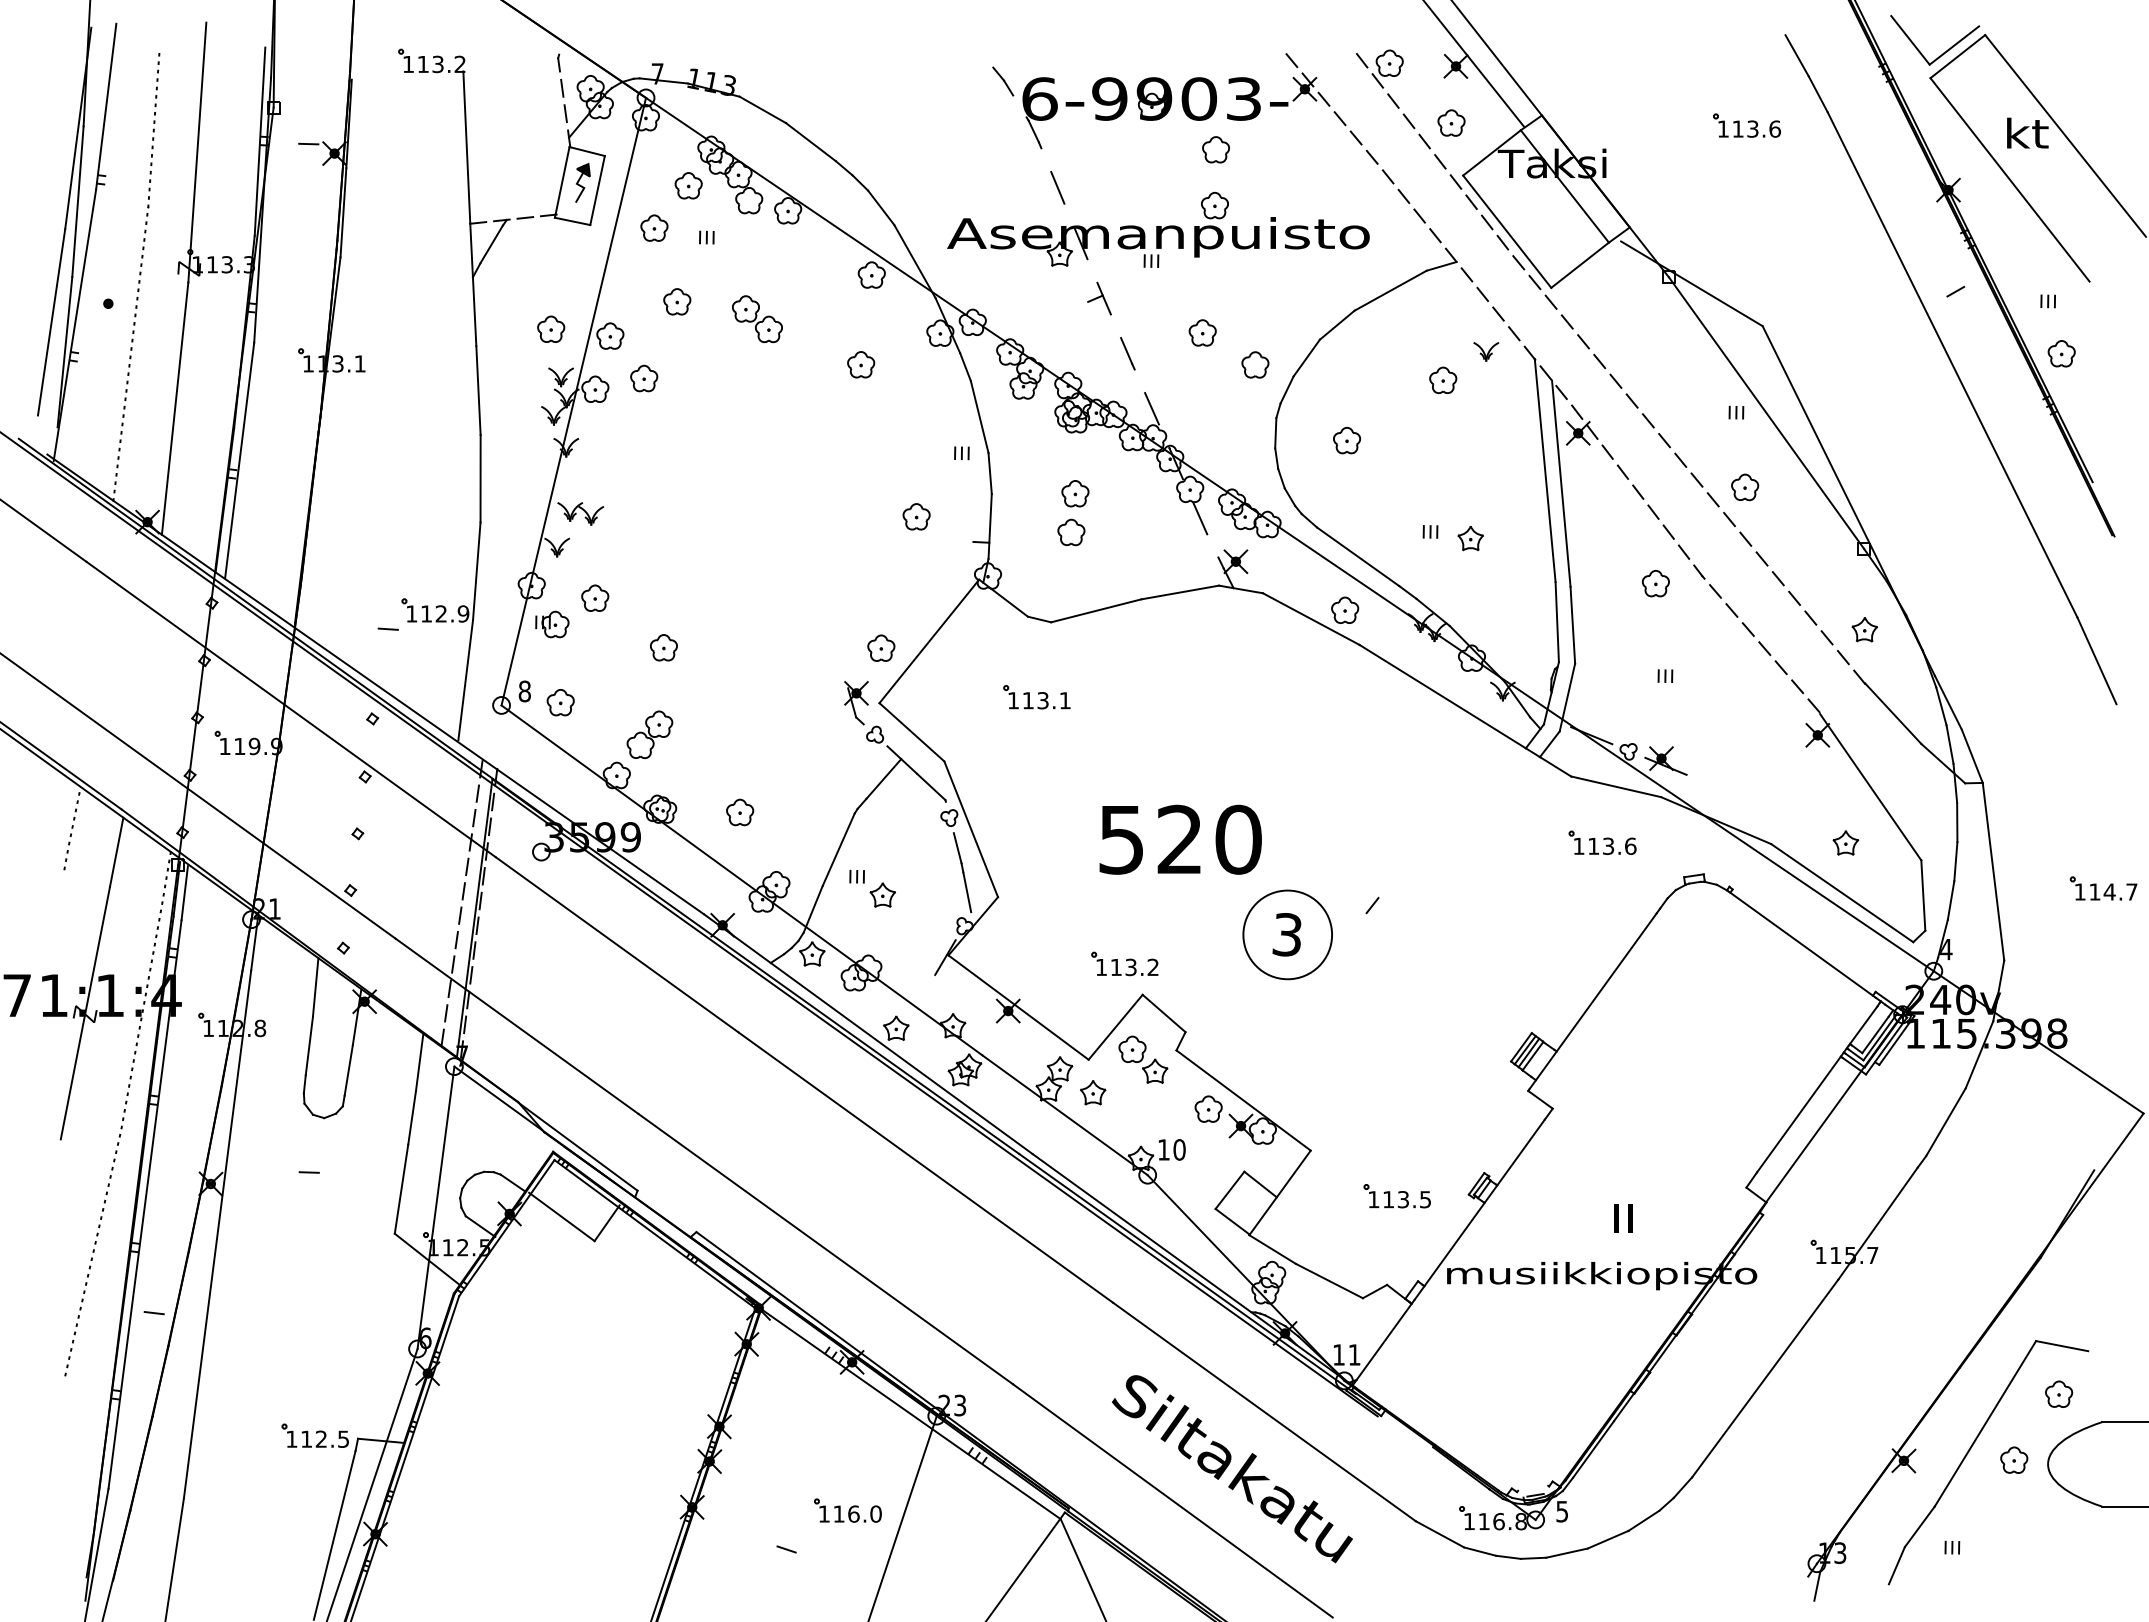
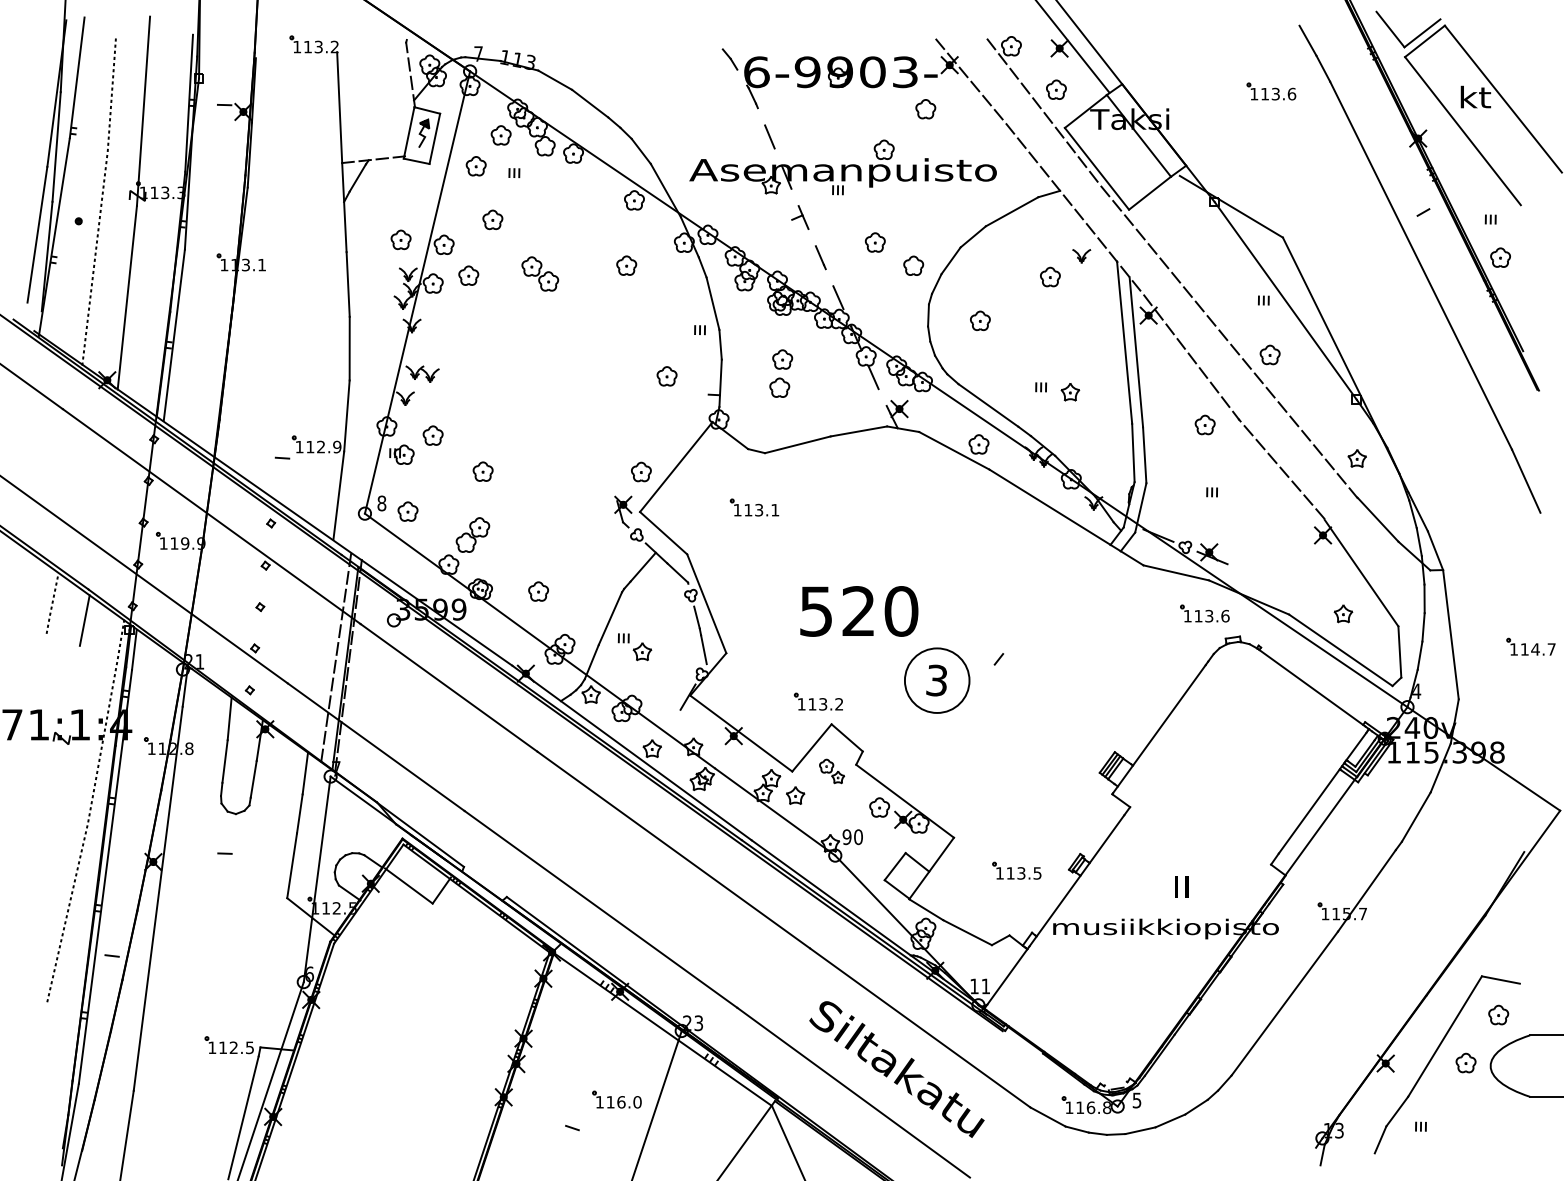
part: (1215, 149) -> (925, 108), moved
part: (757, 319) -> (540, 274), moved
part: (1602, 842) -> (1204, 613), moved
line: (84, 1013) -> (61, 737), removed
part: (1143, 1059) -> (832, 771), size x0.7
text: (1163, 1149) -> (846, 836), 10 -> 90

